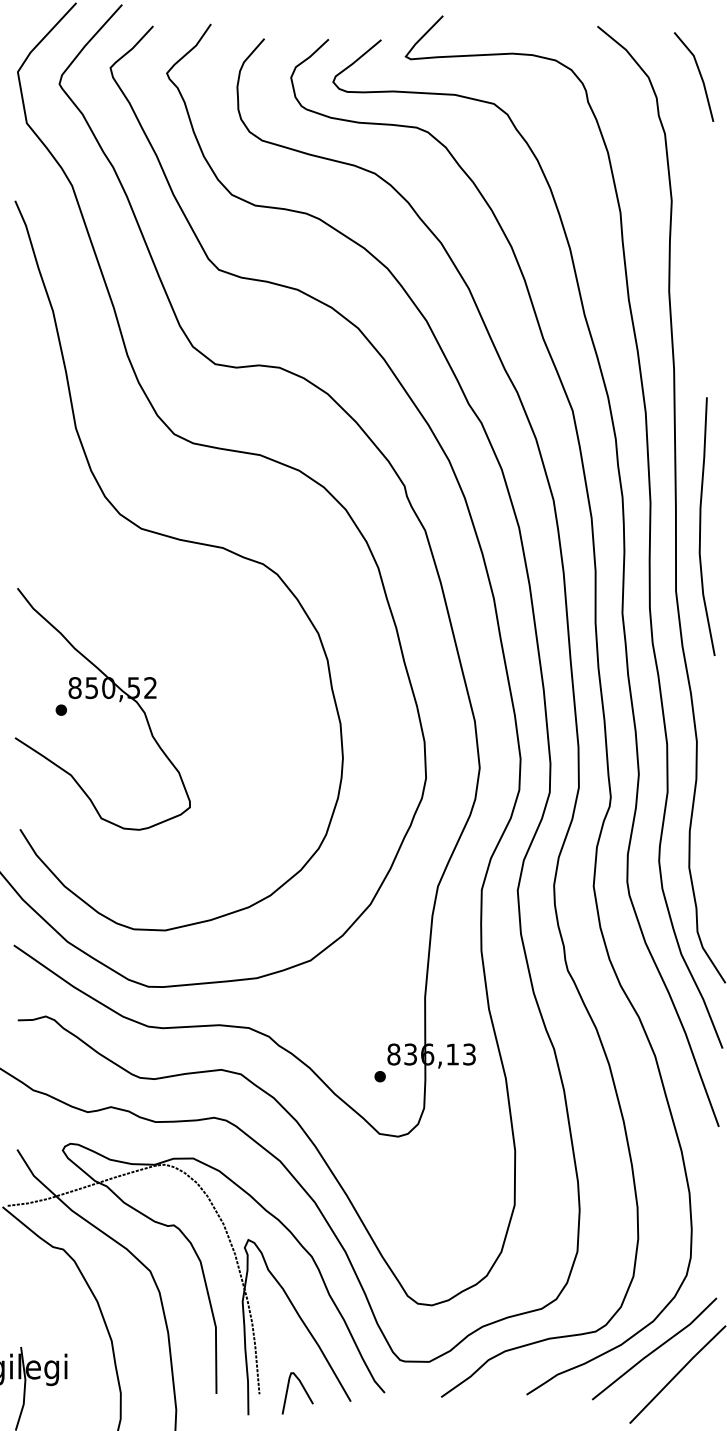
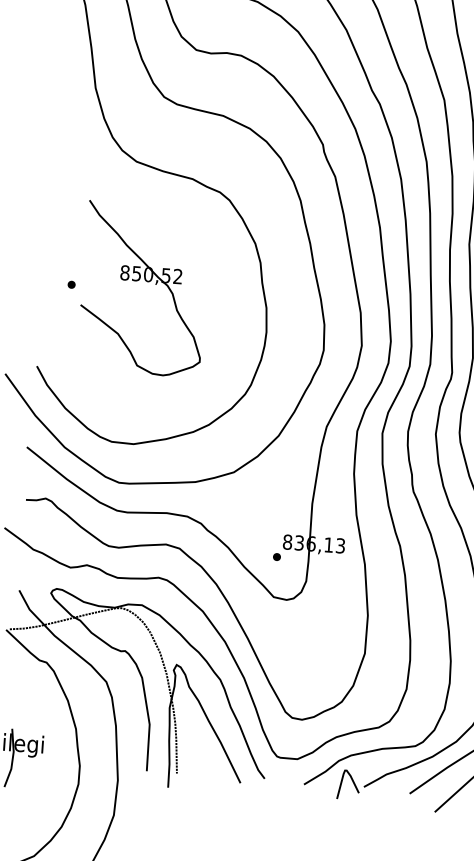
part: (106, 698) -> (146, 281), moved
curve: (303, 1389) -> (352, 782), moved

